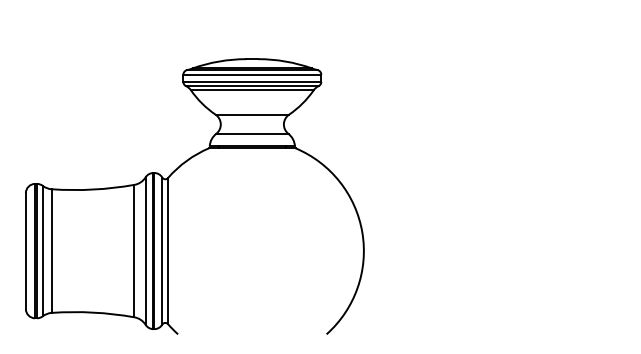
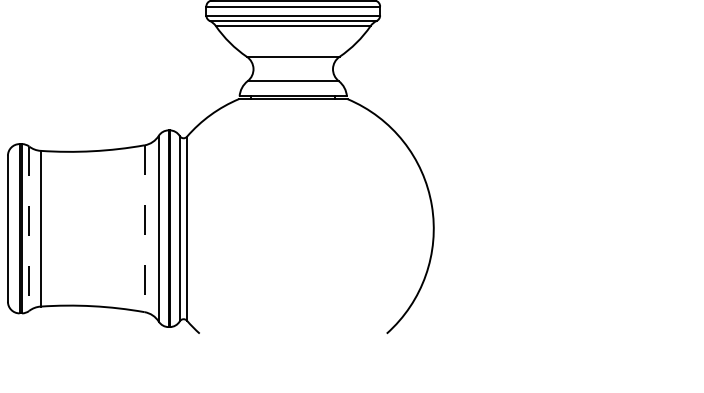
line: (42, 251) -> (28, 229), solid -> dashed
line: (134, 251) -> (144, 229), solid -> dashed

